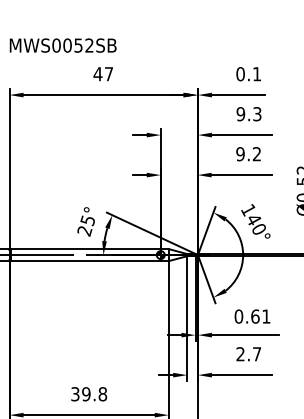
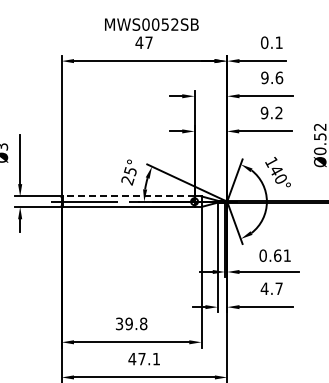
text: (62, 45) -> (151, 24), moved
text: (257, 113) -> (279, 77), 9.3 -> 9.6
line: (85, 249) -> (128, 196), solid -> dashed
text: (240, 353) -> (264, 288), 2.7 -> 4.7

